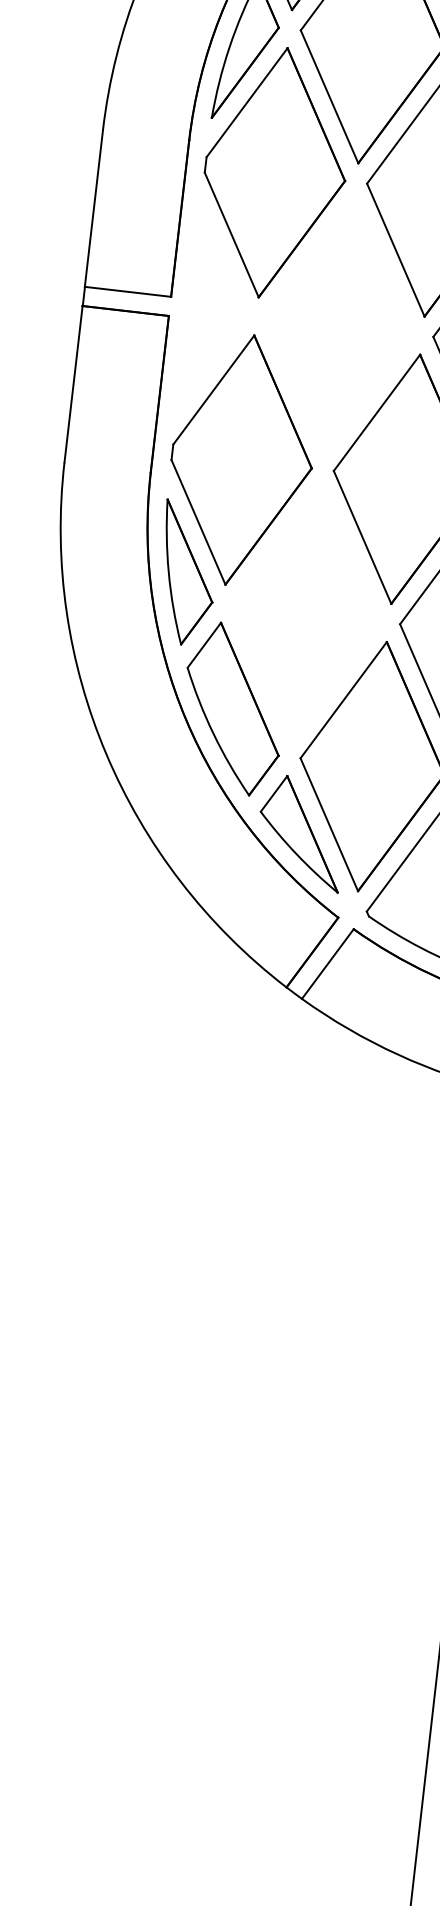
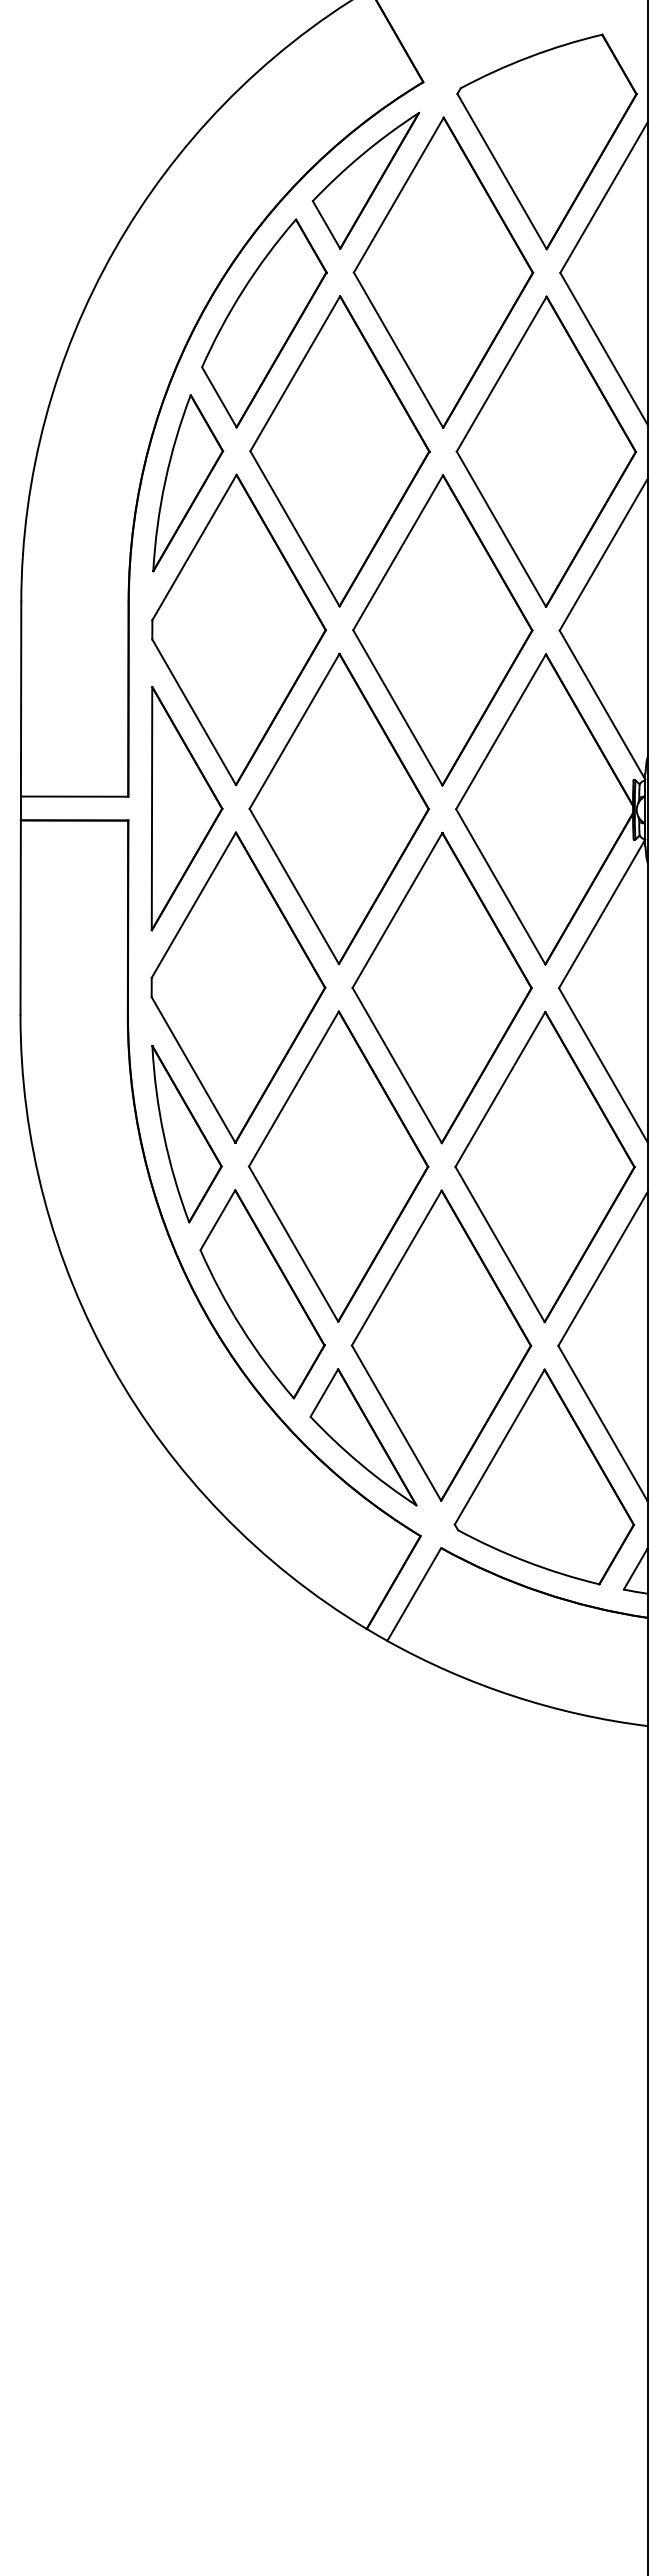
part: (216, 311) -> (186, 808), added
part: (338, 325) -> (338, 808), added
part: (306, 613) -> (338, 1166), added

